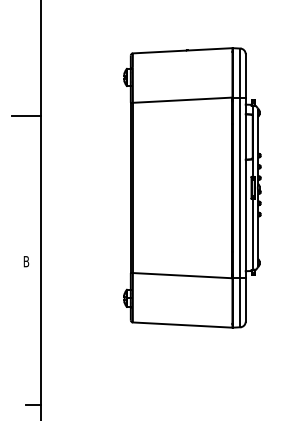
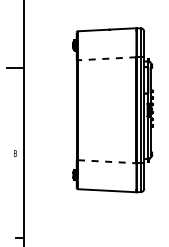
line: (181, 99) -> (106, 58), solid -> dashed
line: (183, 275) -> (107, 161), solid -> dashed

